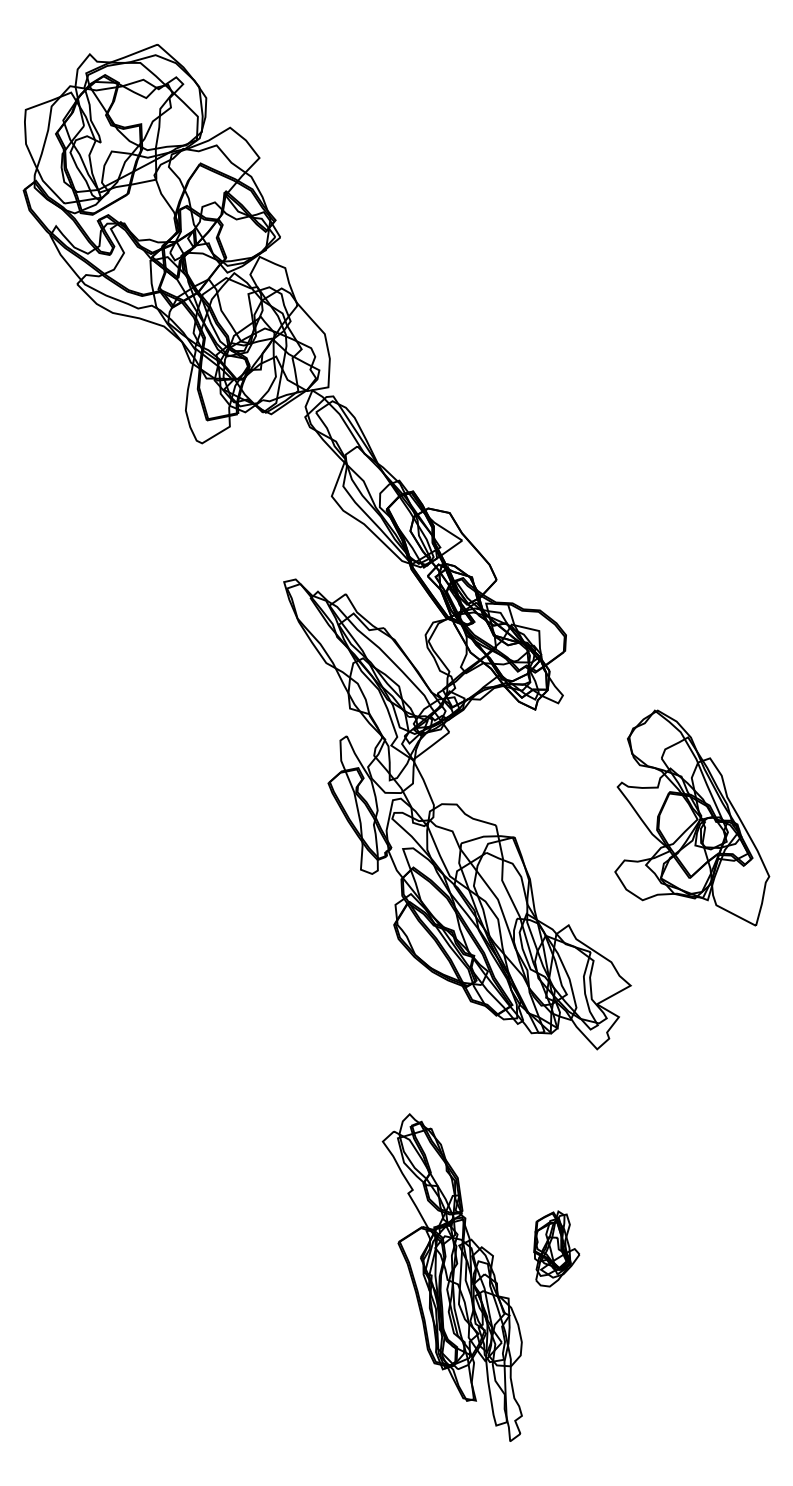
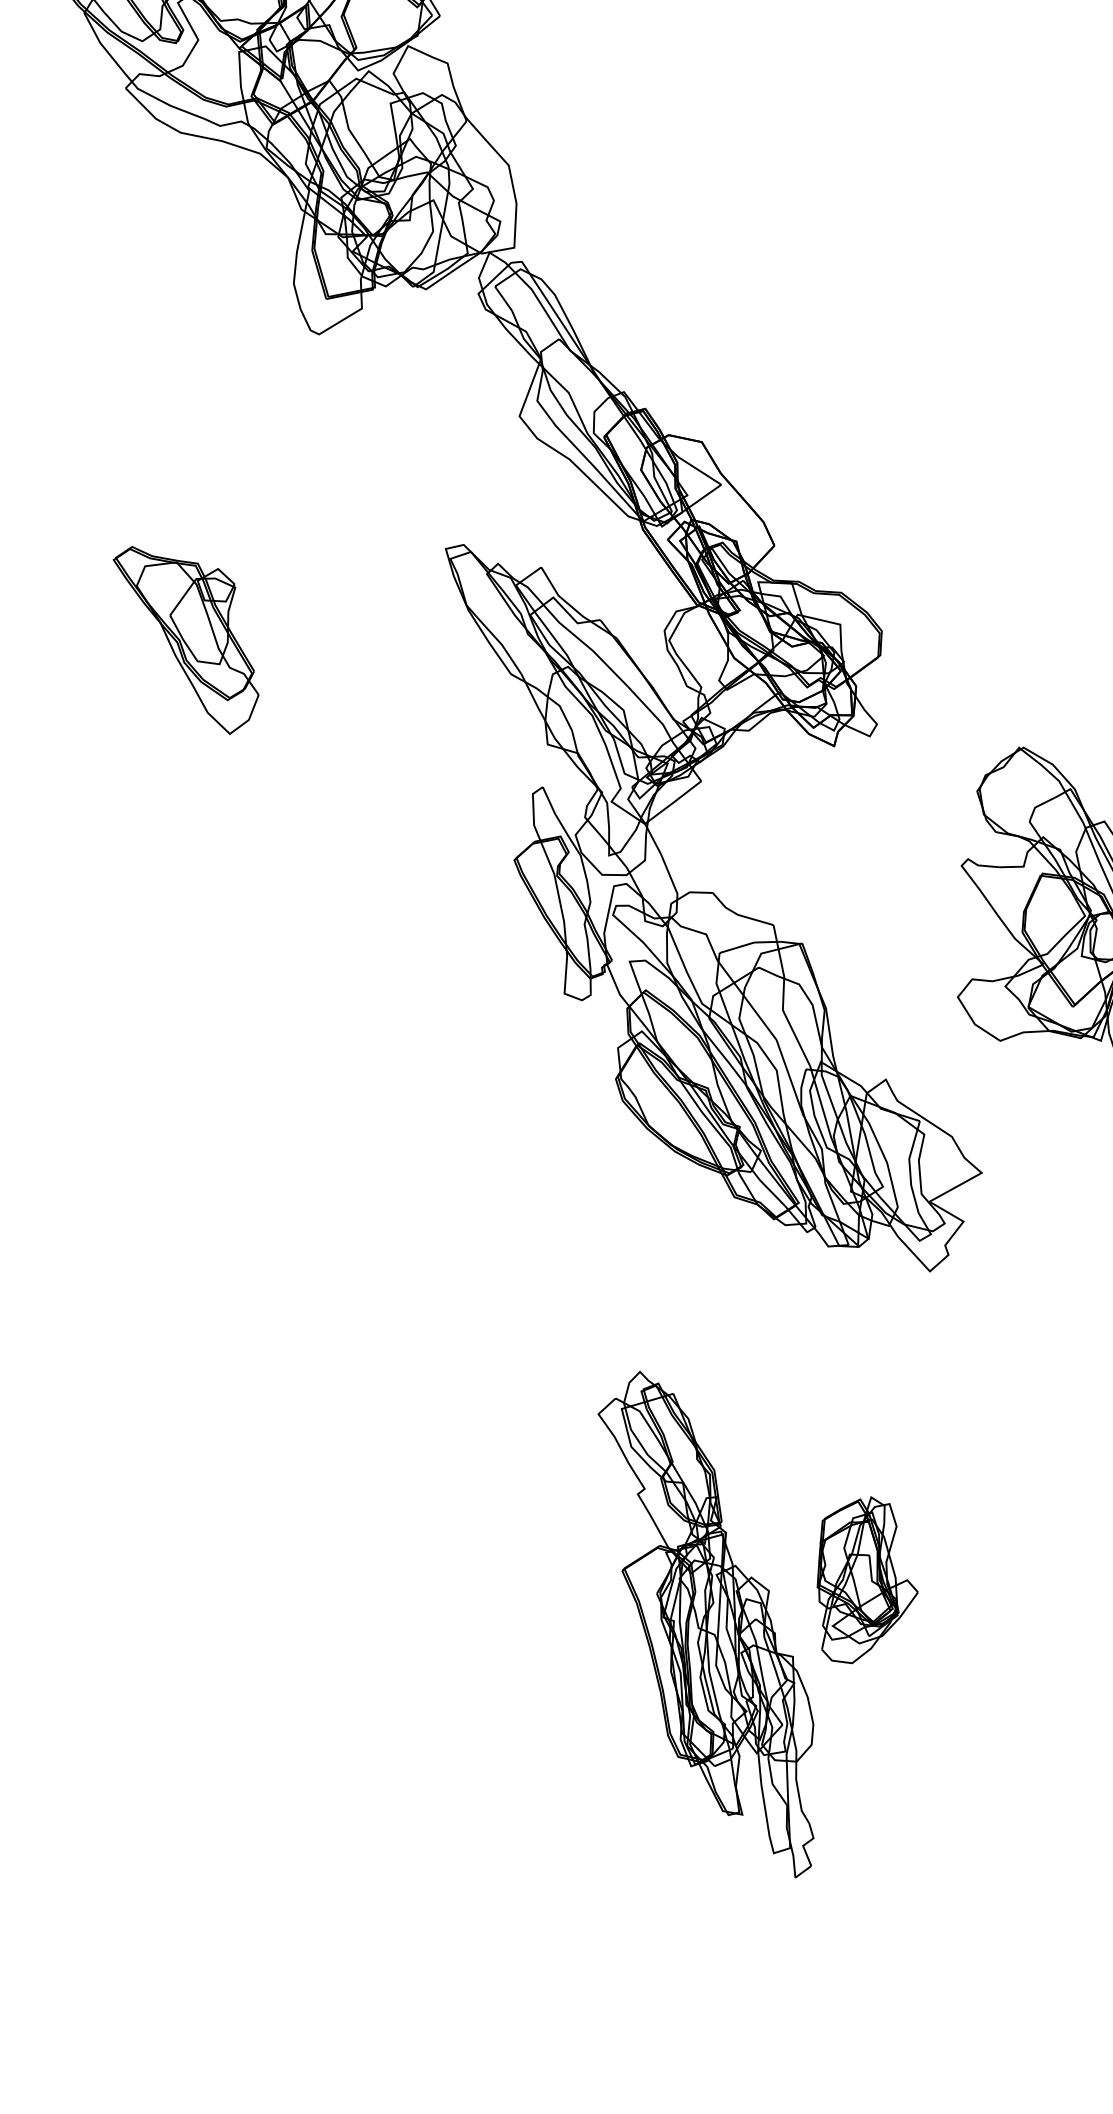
part: (115, 640) -> (185, 639), added
part: (556, 1248) -> (866, 1579), size x1.43

